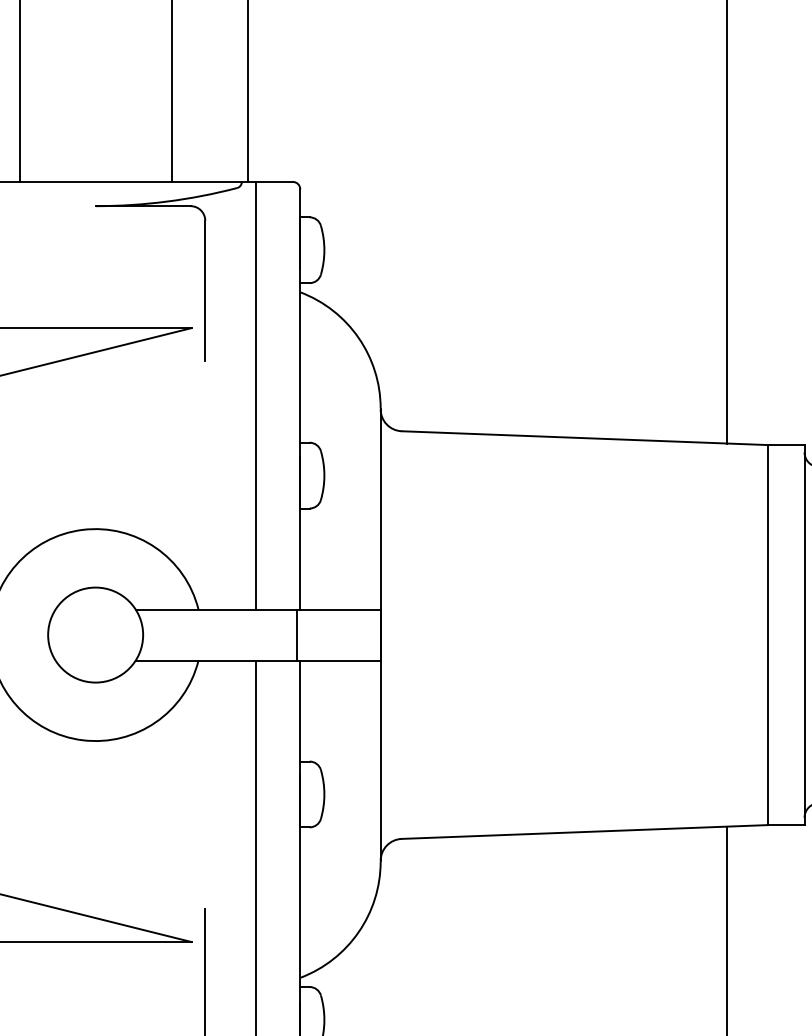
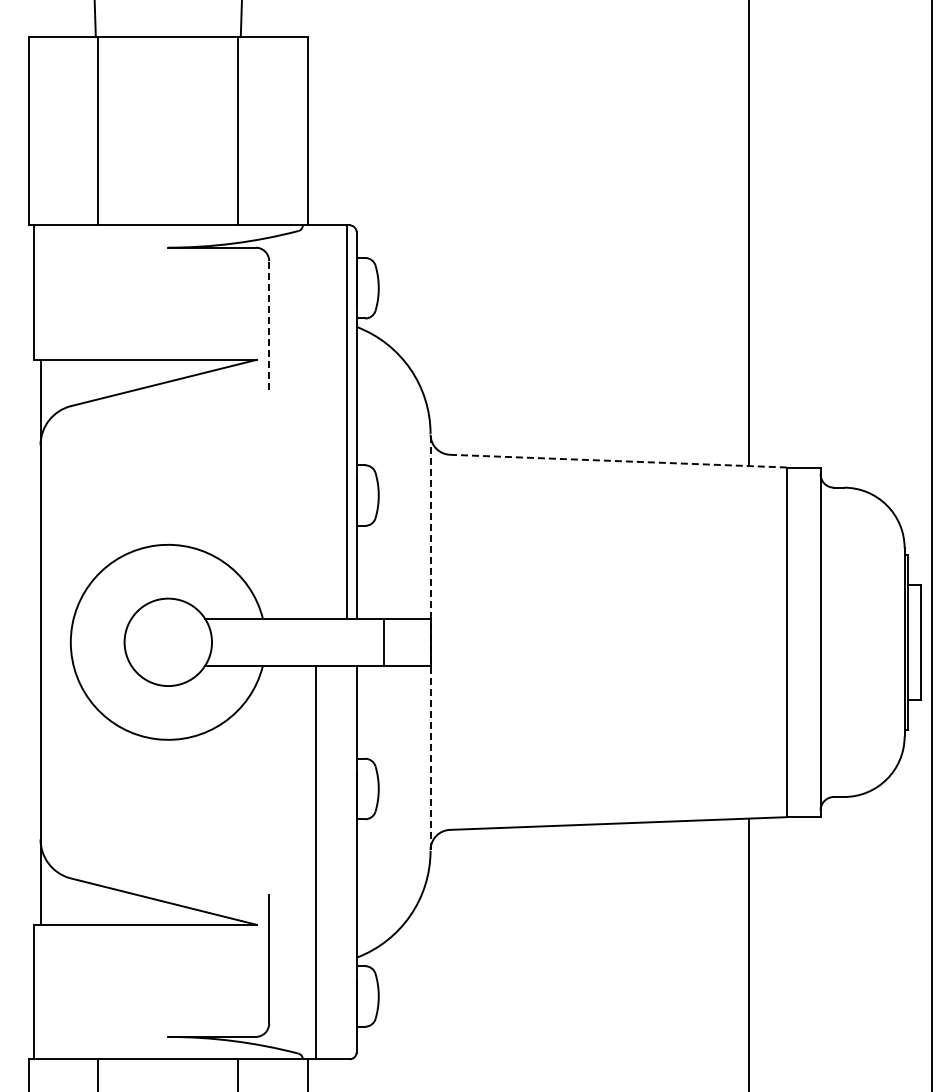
line: (205, 290) -> (269, 325), solid -> dashed
line: (256, 395) -> (347, 421), moved
line: (584, 438) -> (618, 461), solid -> dashed
line: (296, 634) -> (384, 641), moved
line: (380, 635) -> (430, 642), solid -> dashed

